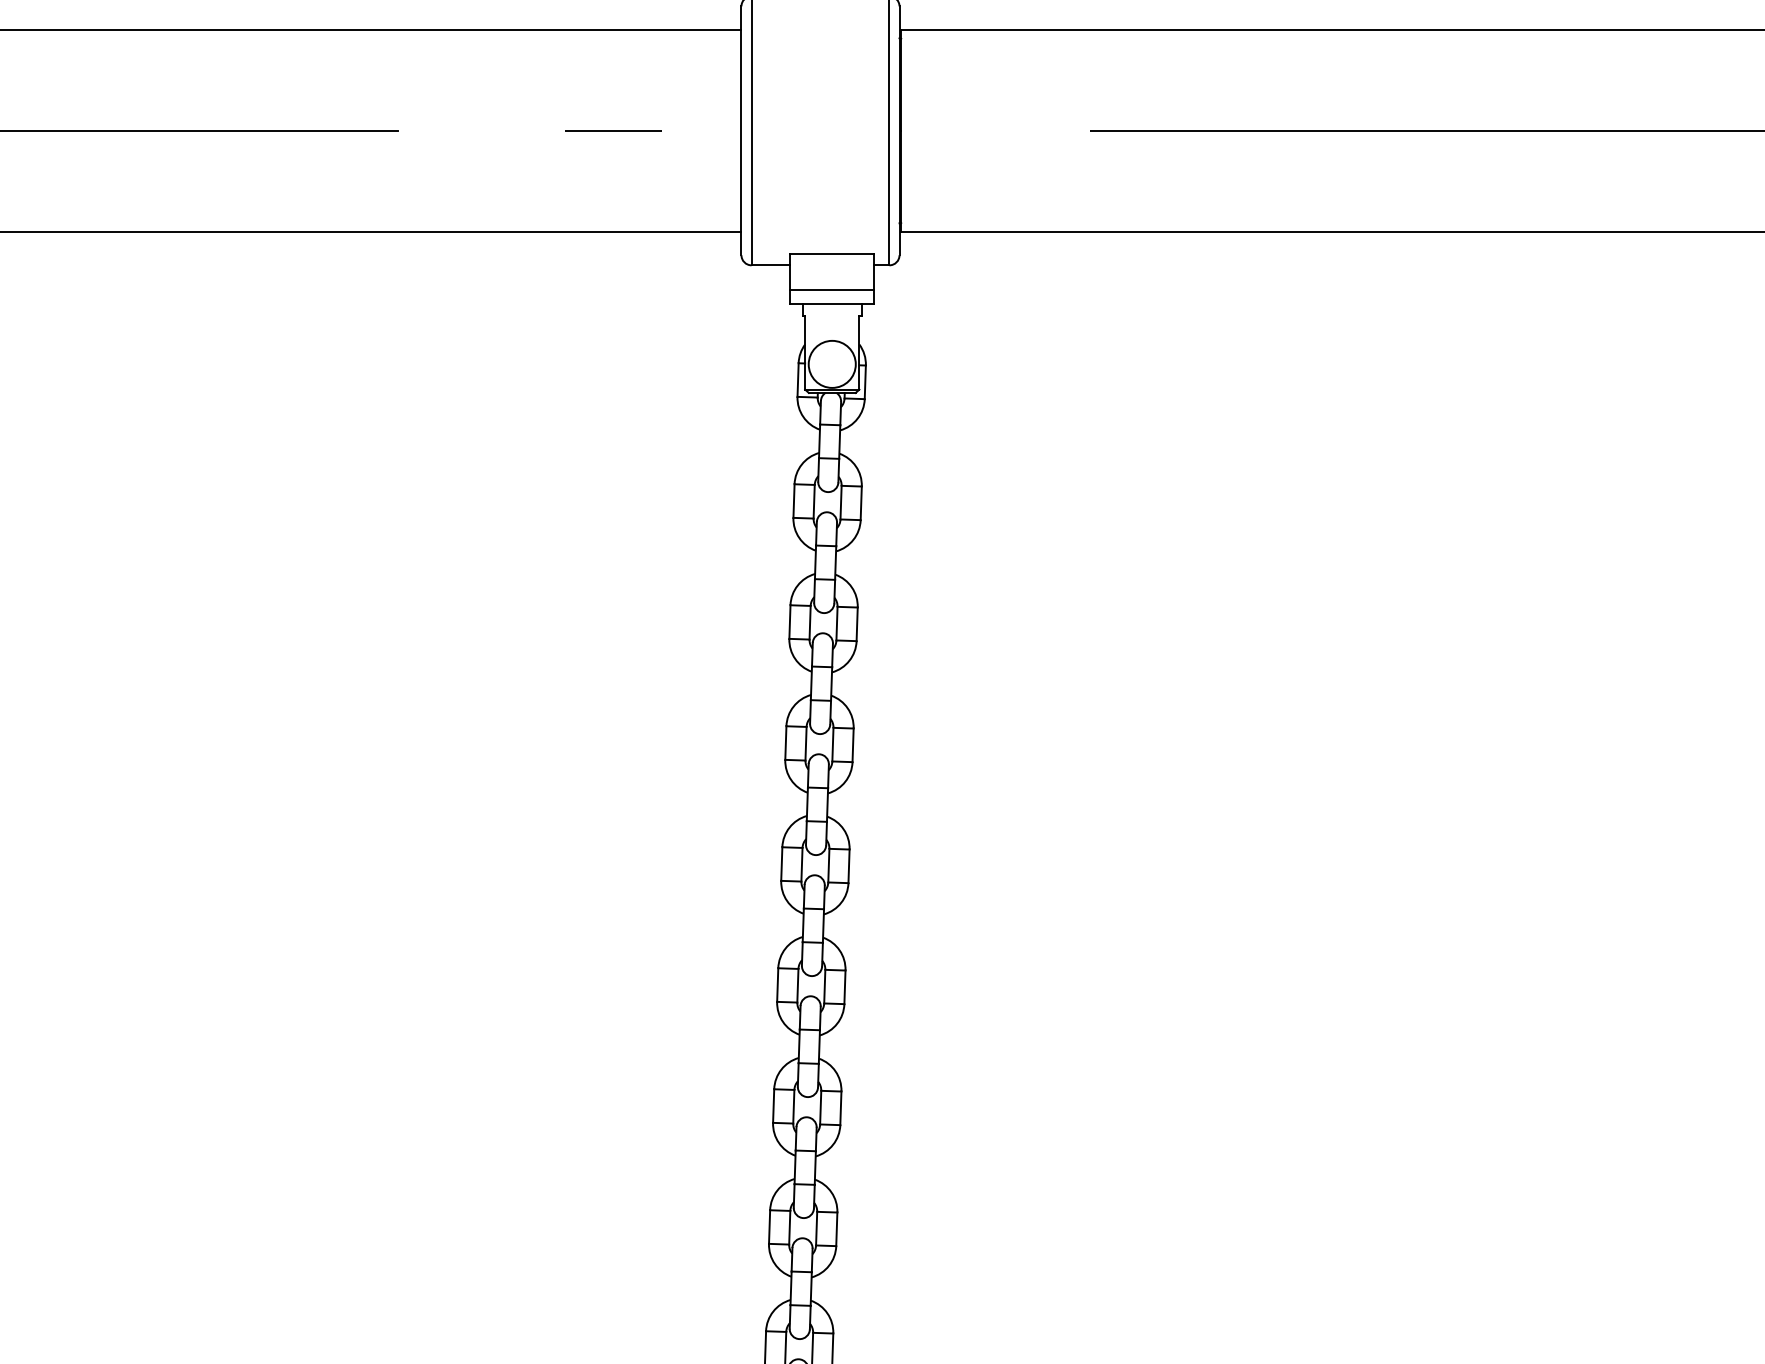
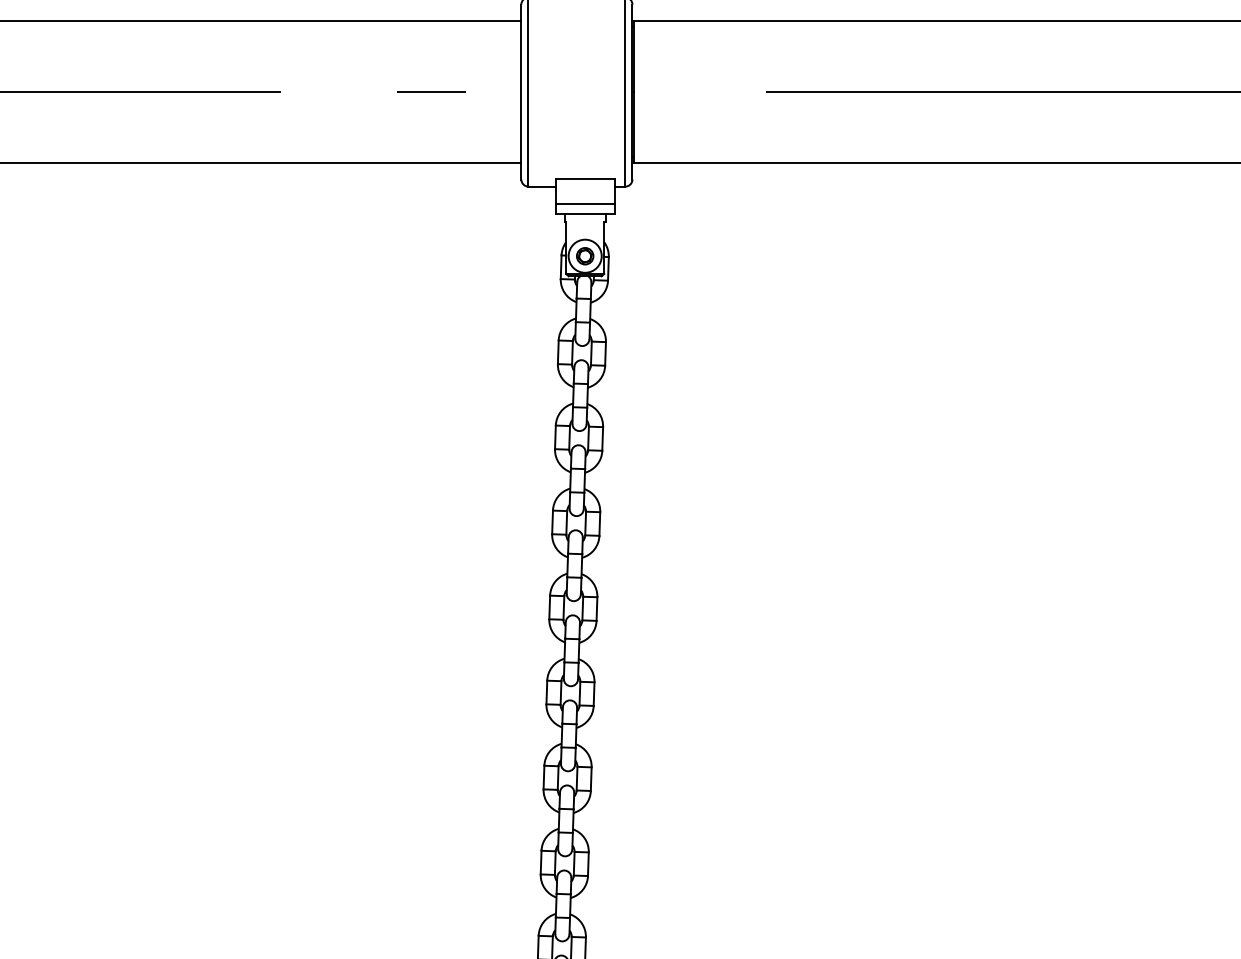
part: (831, 364) -> (584, 256), added

